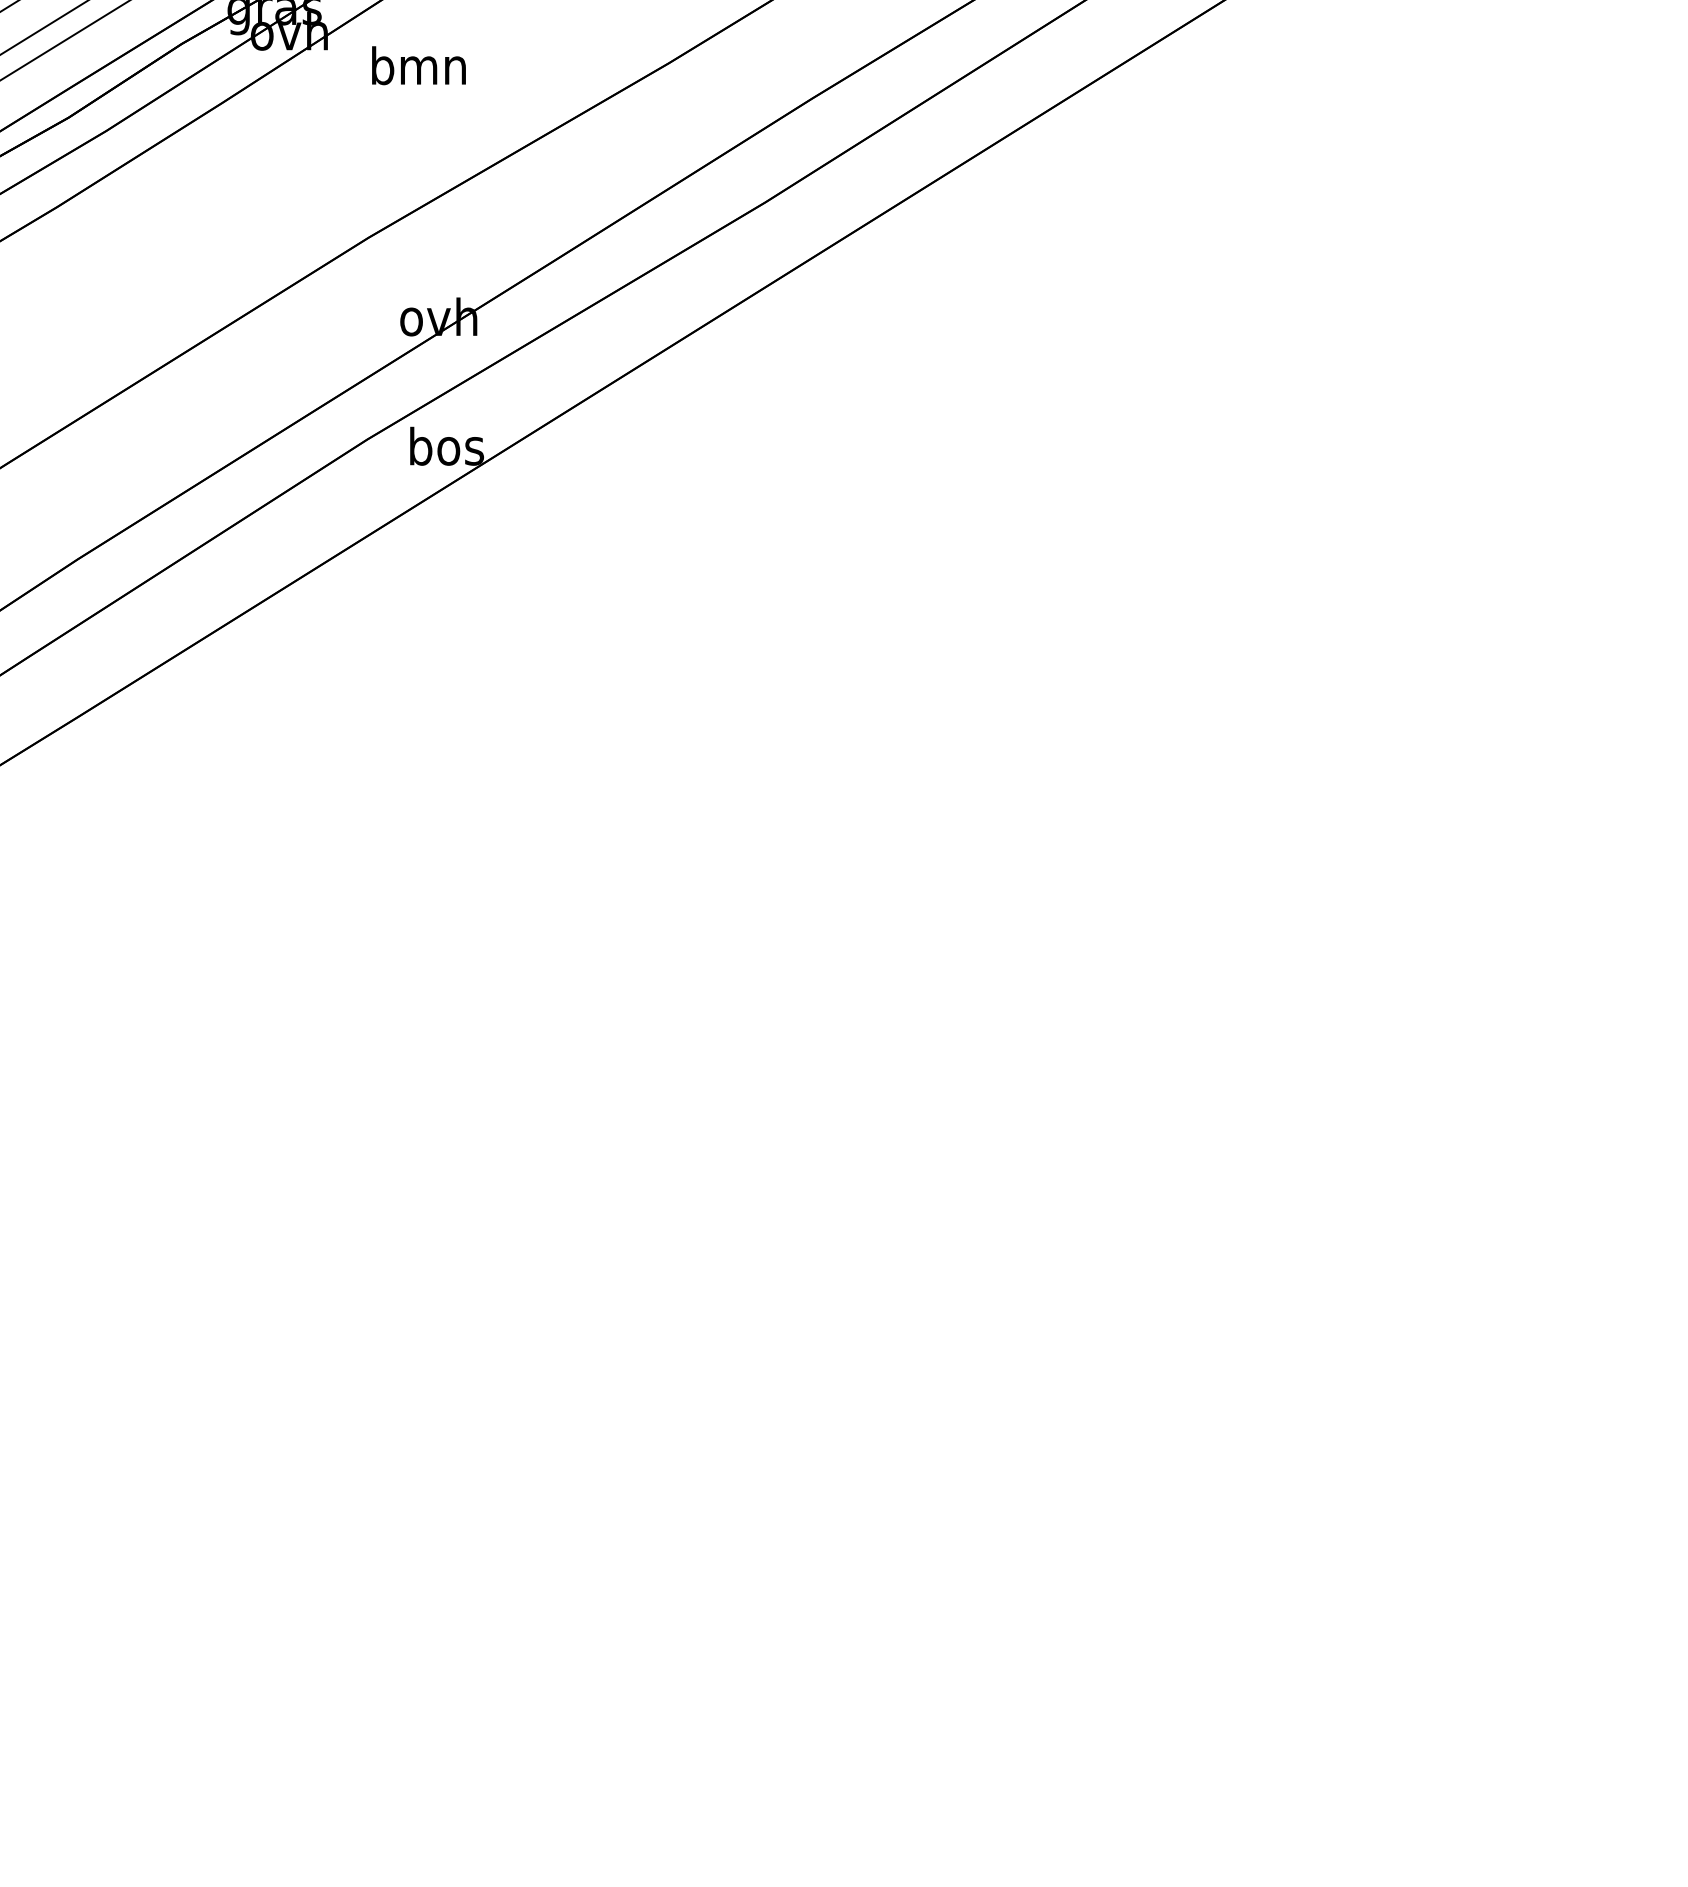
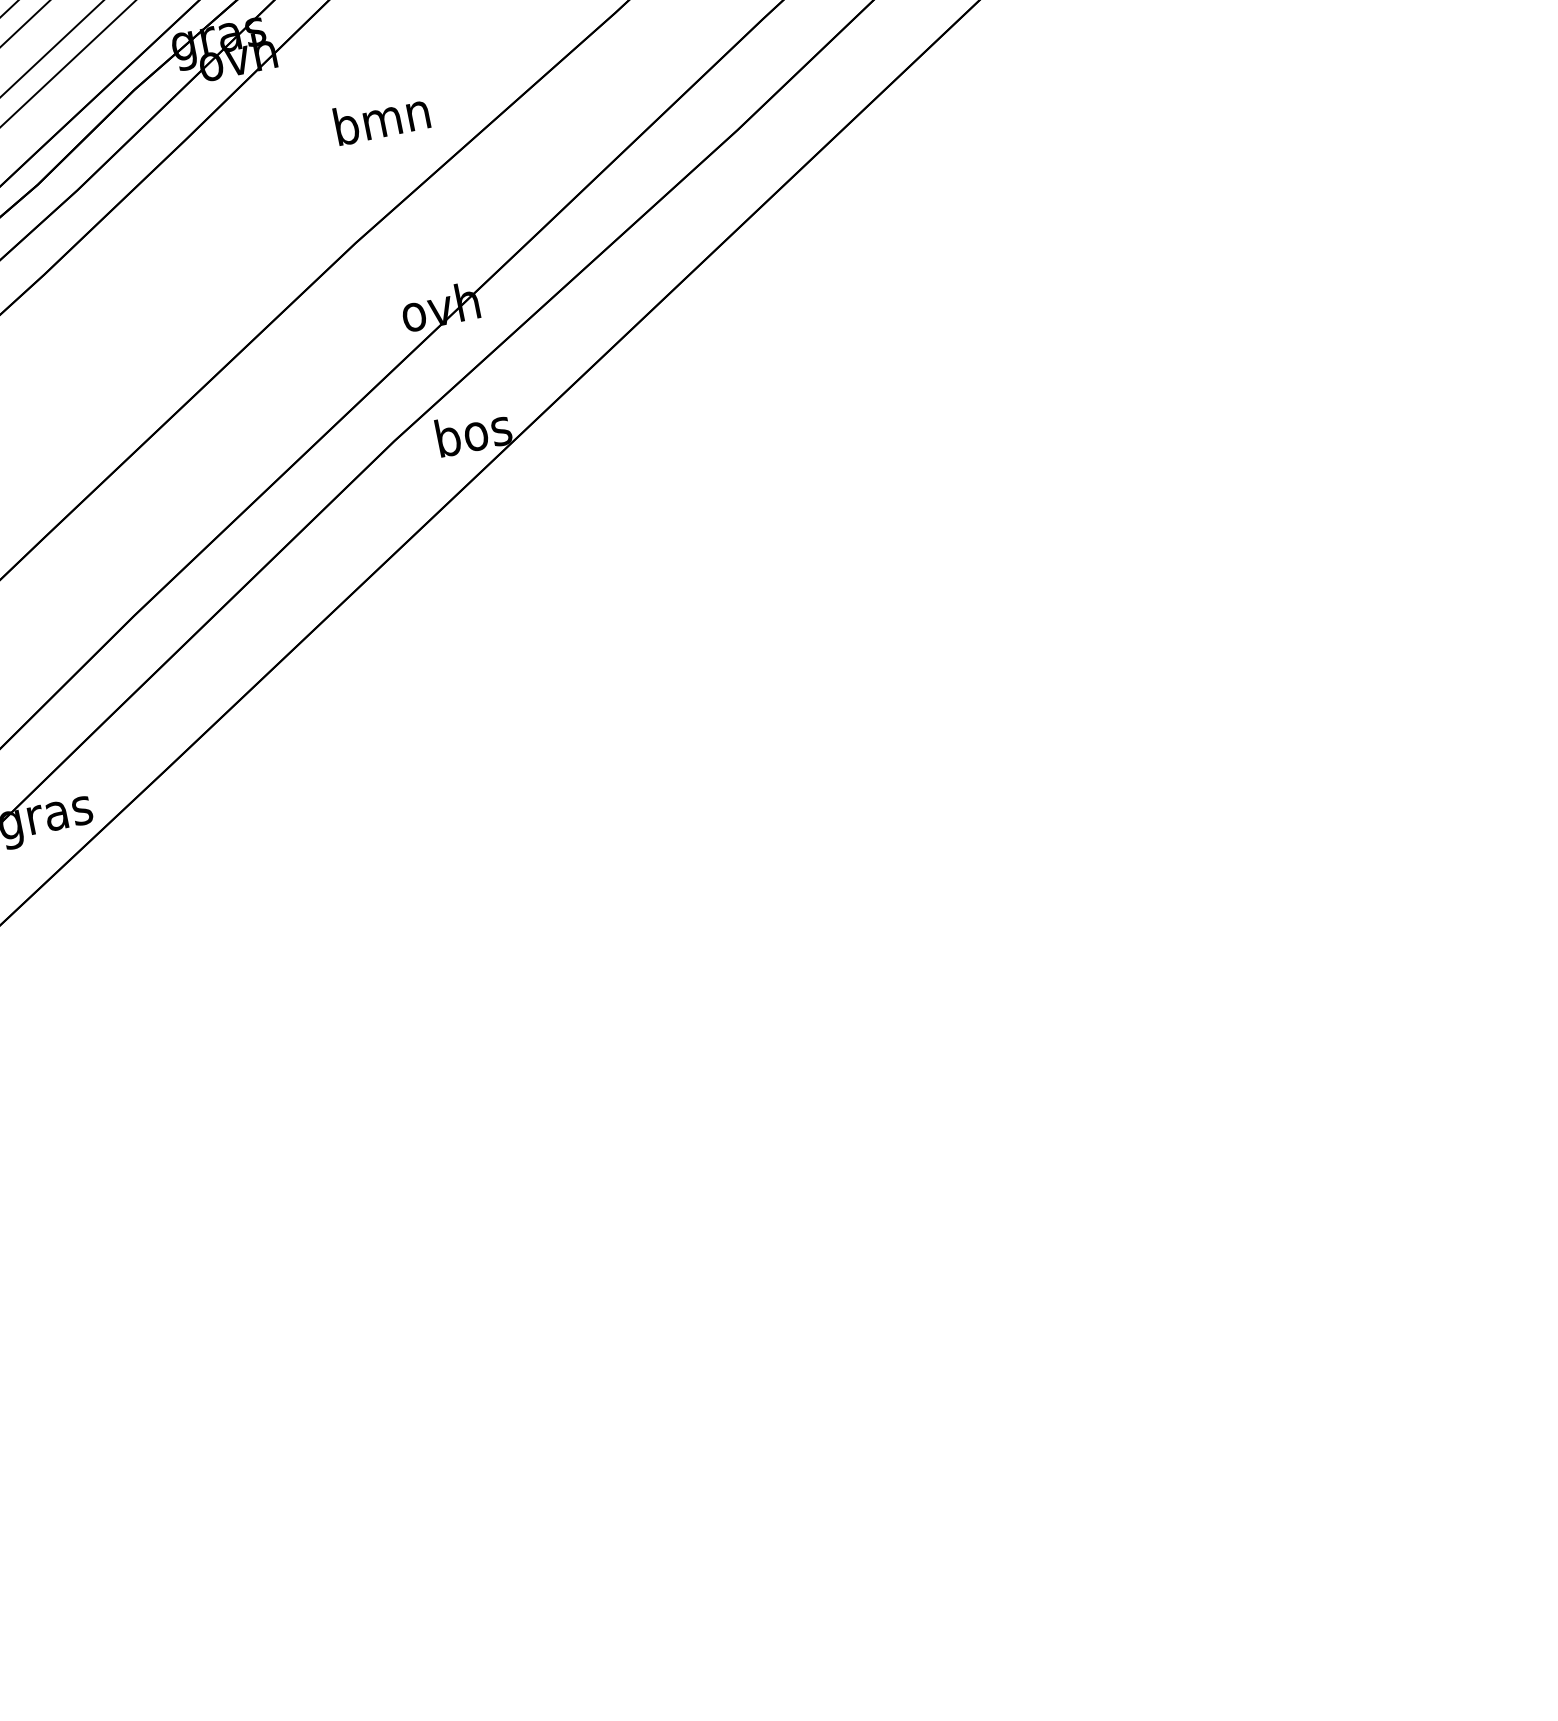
text: (418, 65) -> (381, 118), moved

